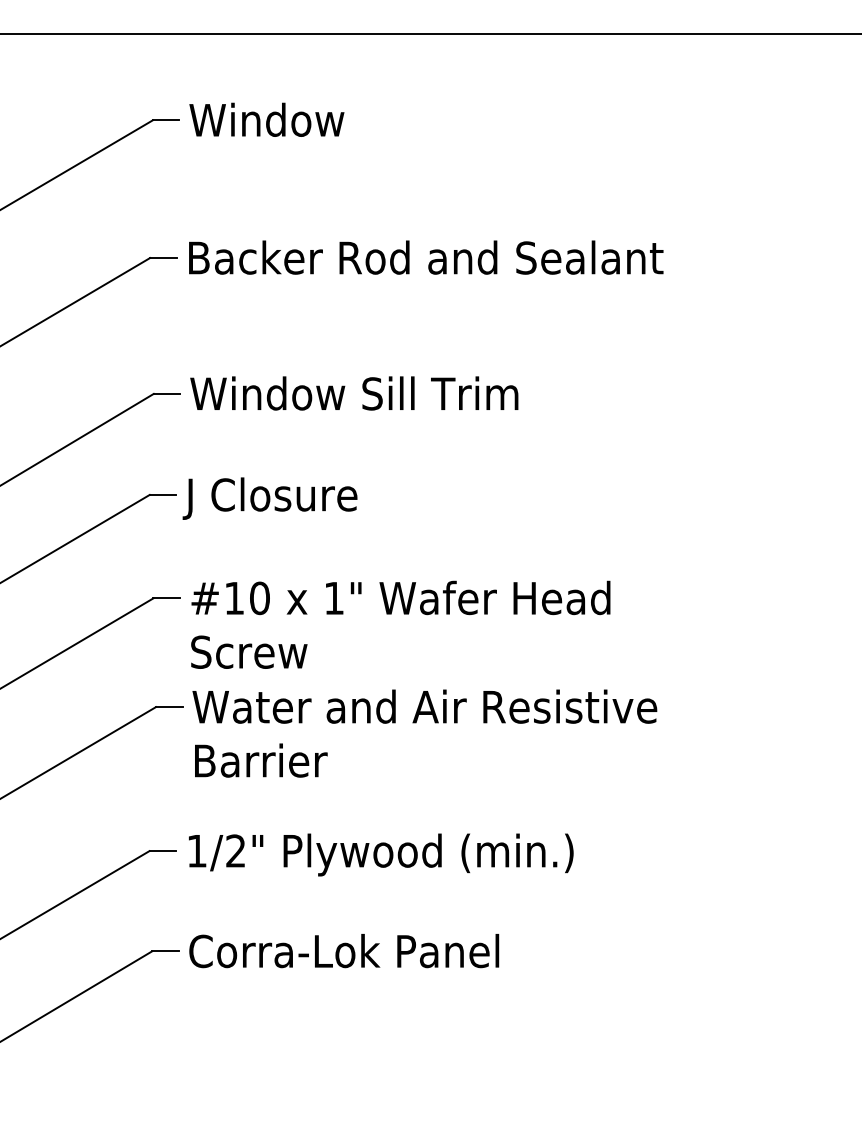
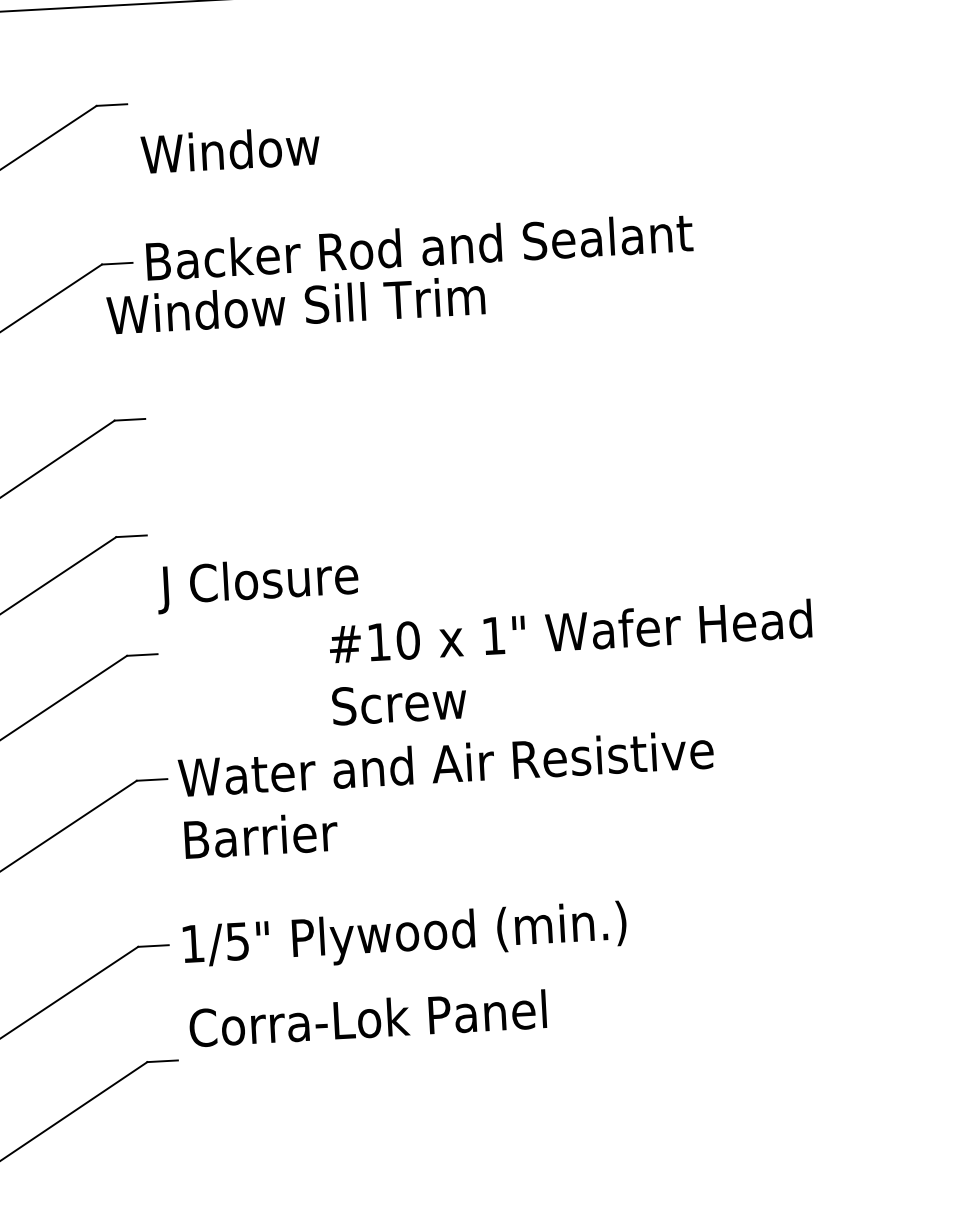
text: (266, 119) -> (230, 149), moved
text: (354, 393) -> (296, 305), moved
text: (269, 498) -> (257, 584), moved
text: (400, 624) -> (571, 661), moved
text: (235, 850) -> (237, 940), 1/2" -> 1/5"
text: (344, 951) -> (368, 1019), moved

